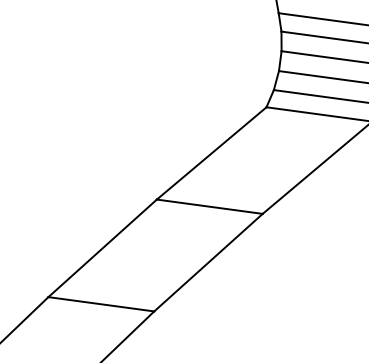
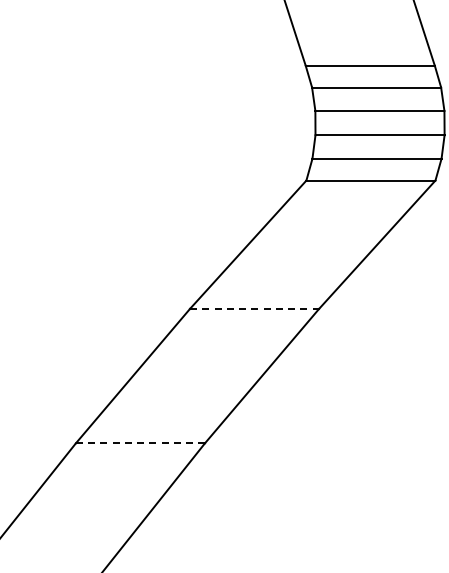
line: (209, 206) -> (254, 308), solid -> dashed
line: (101, 304) -> (140, 443), solid -> dashed

